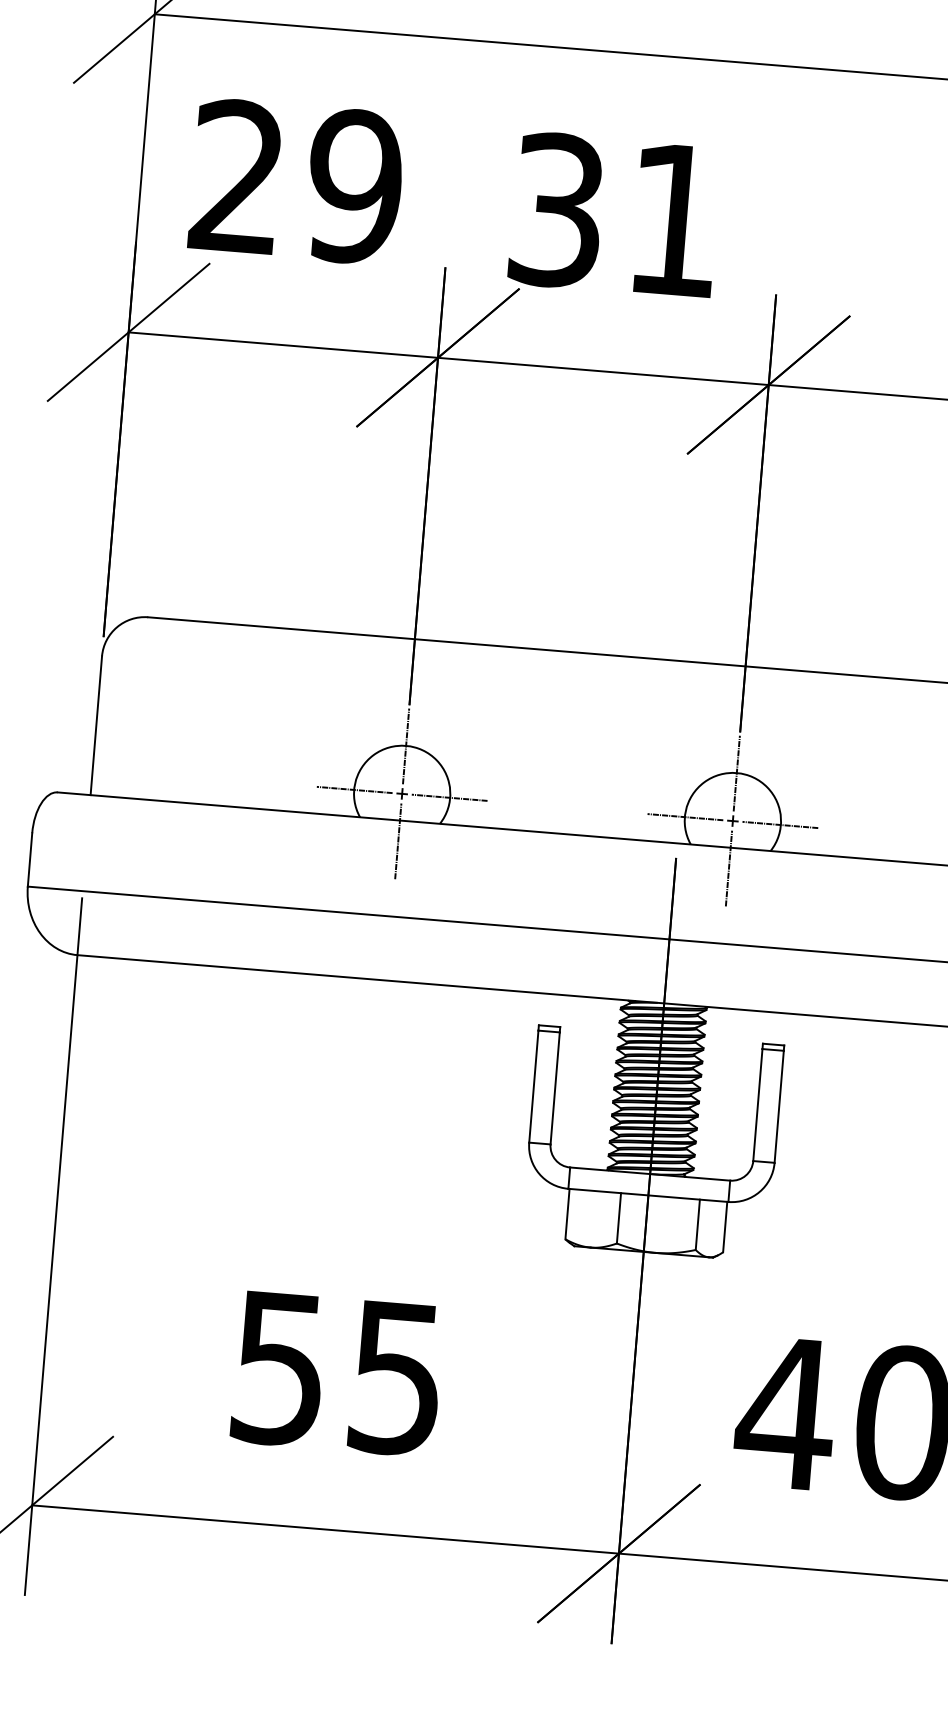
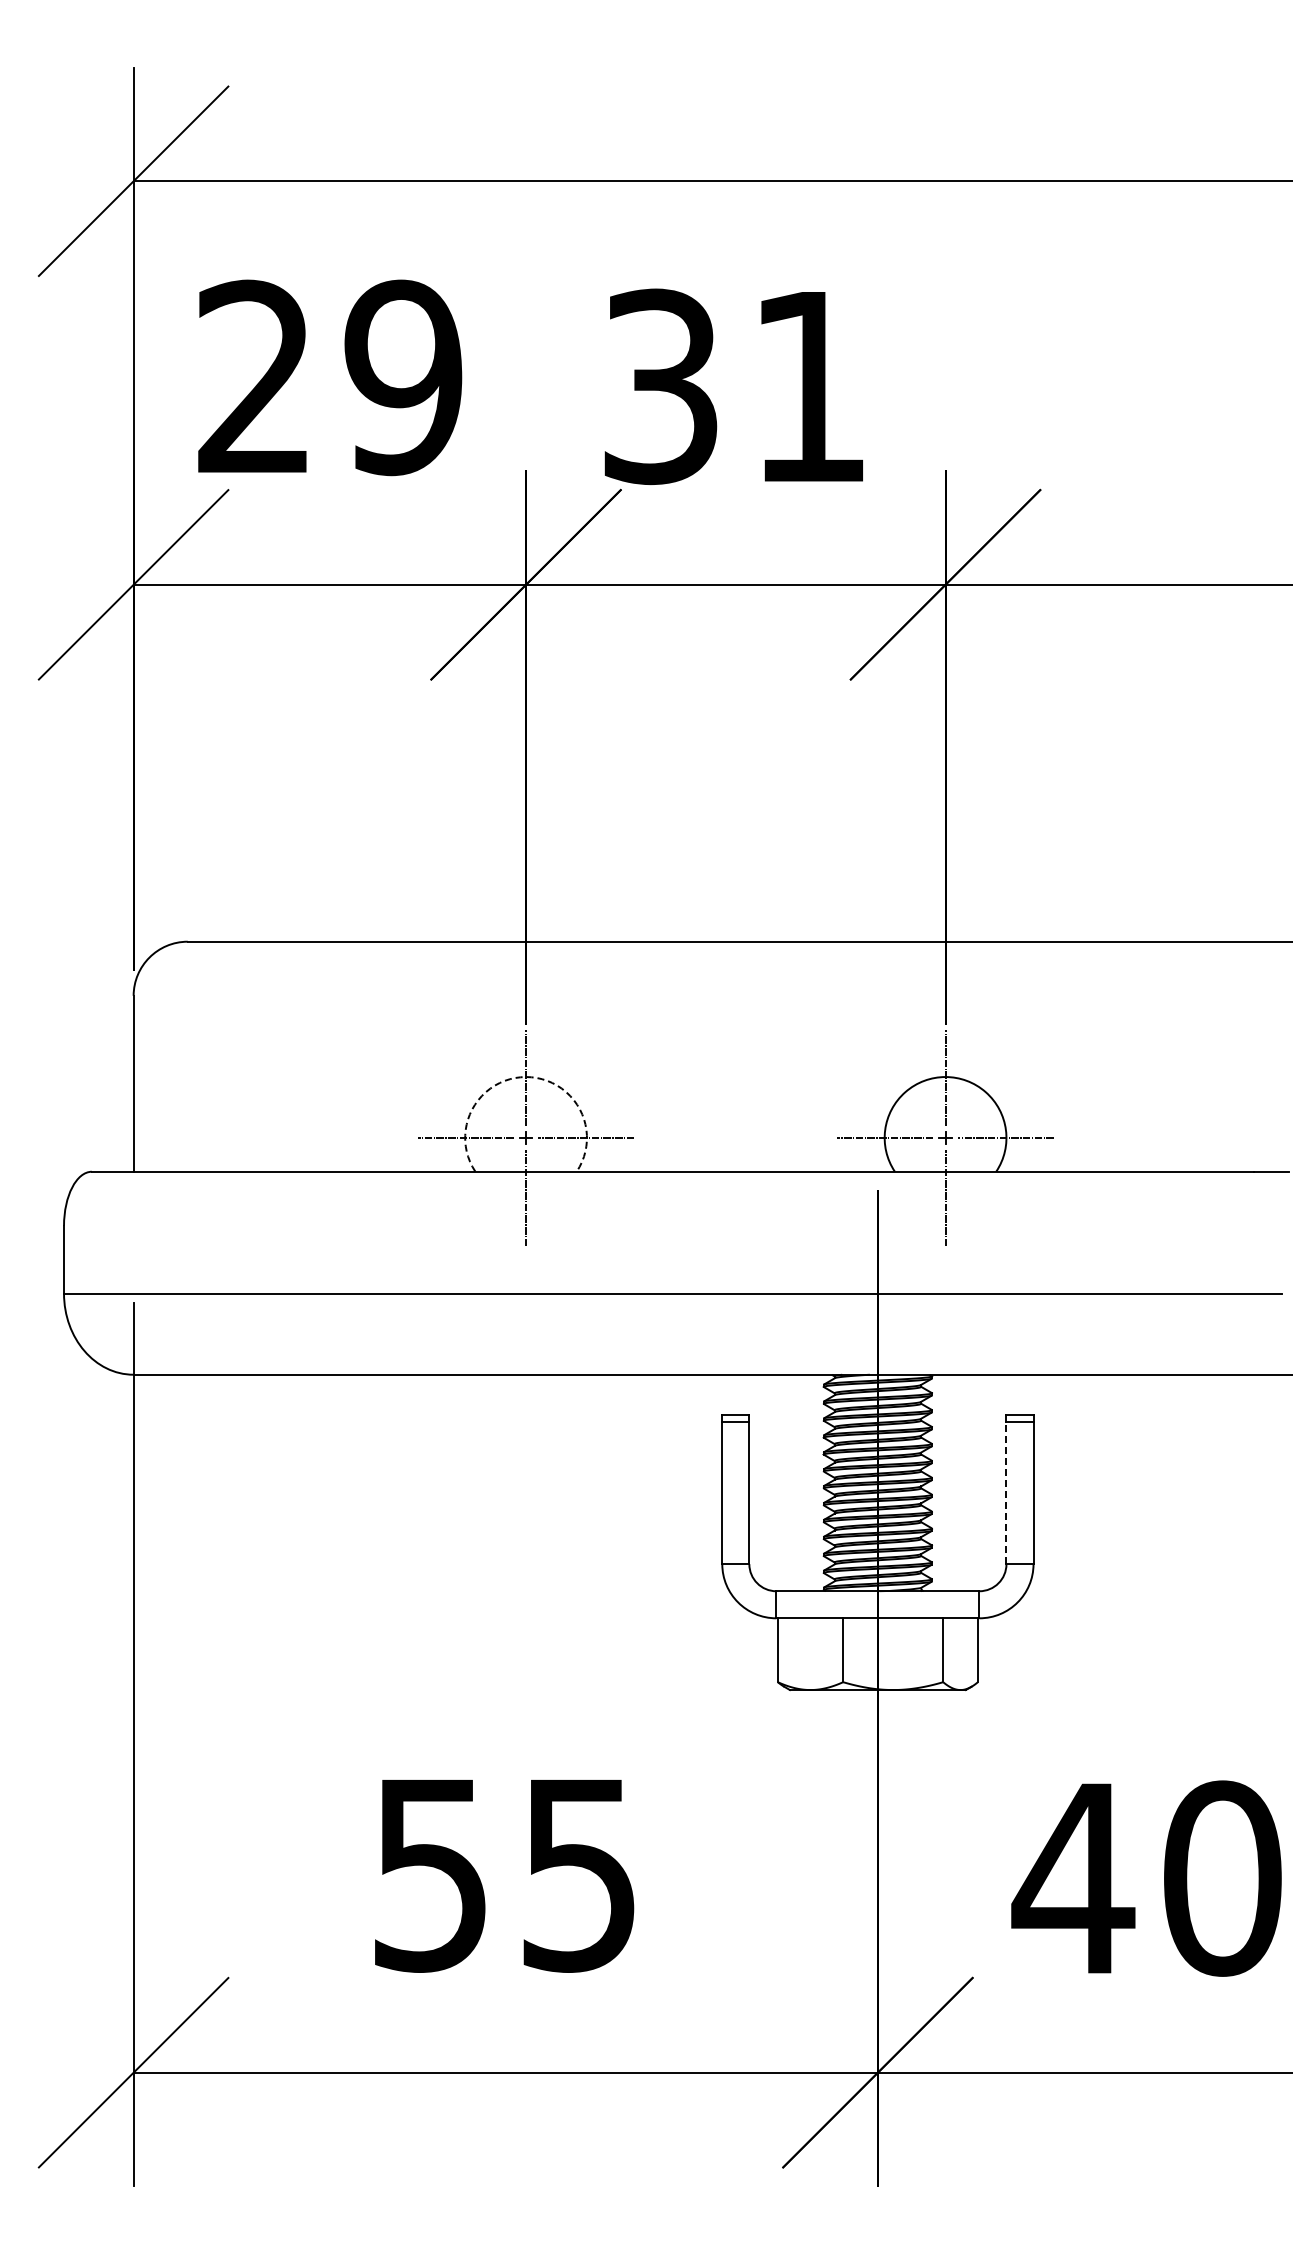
arc: (406, 746) -> (526, 1077), solid -> dashed
line: (757, 1104) -> (1006, 1492), solid -> dashed

